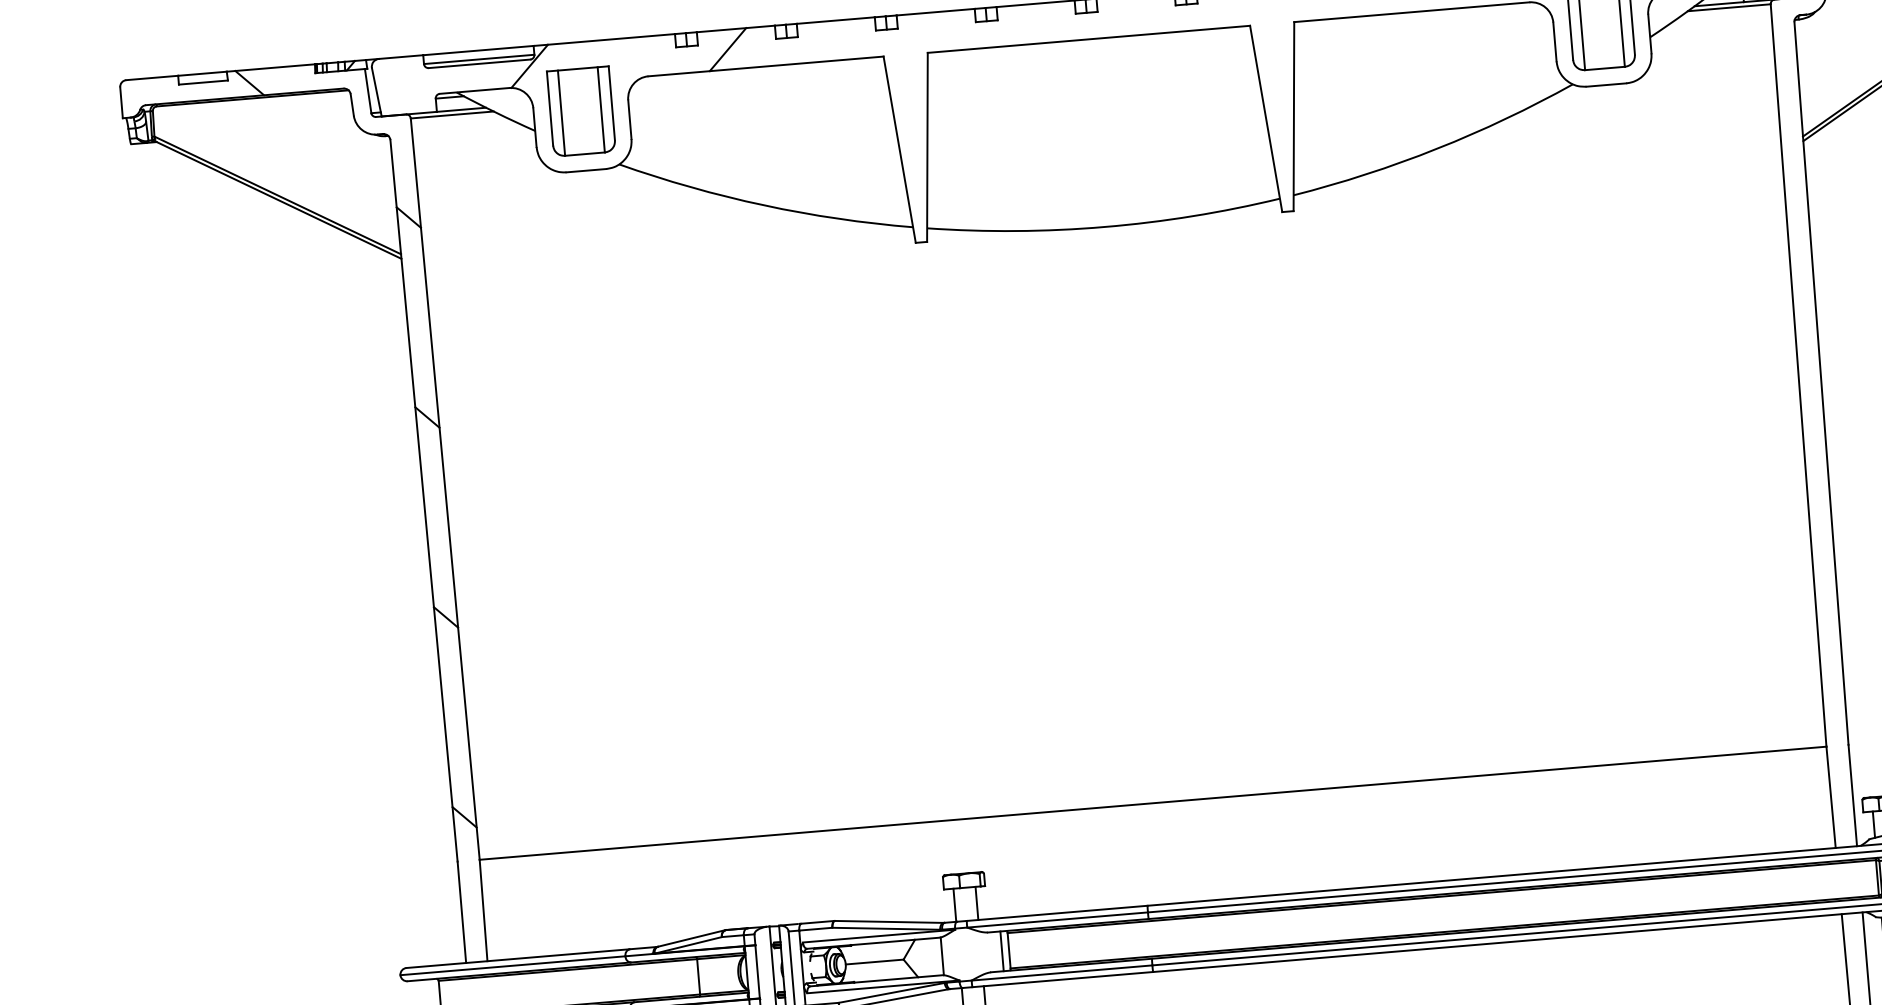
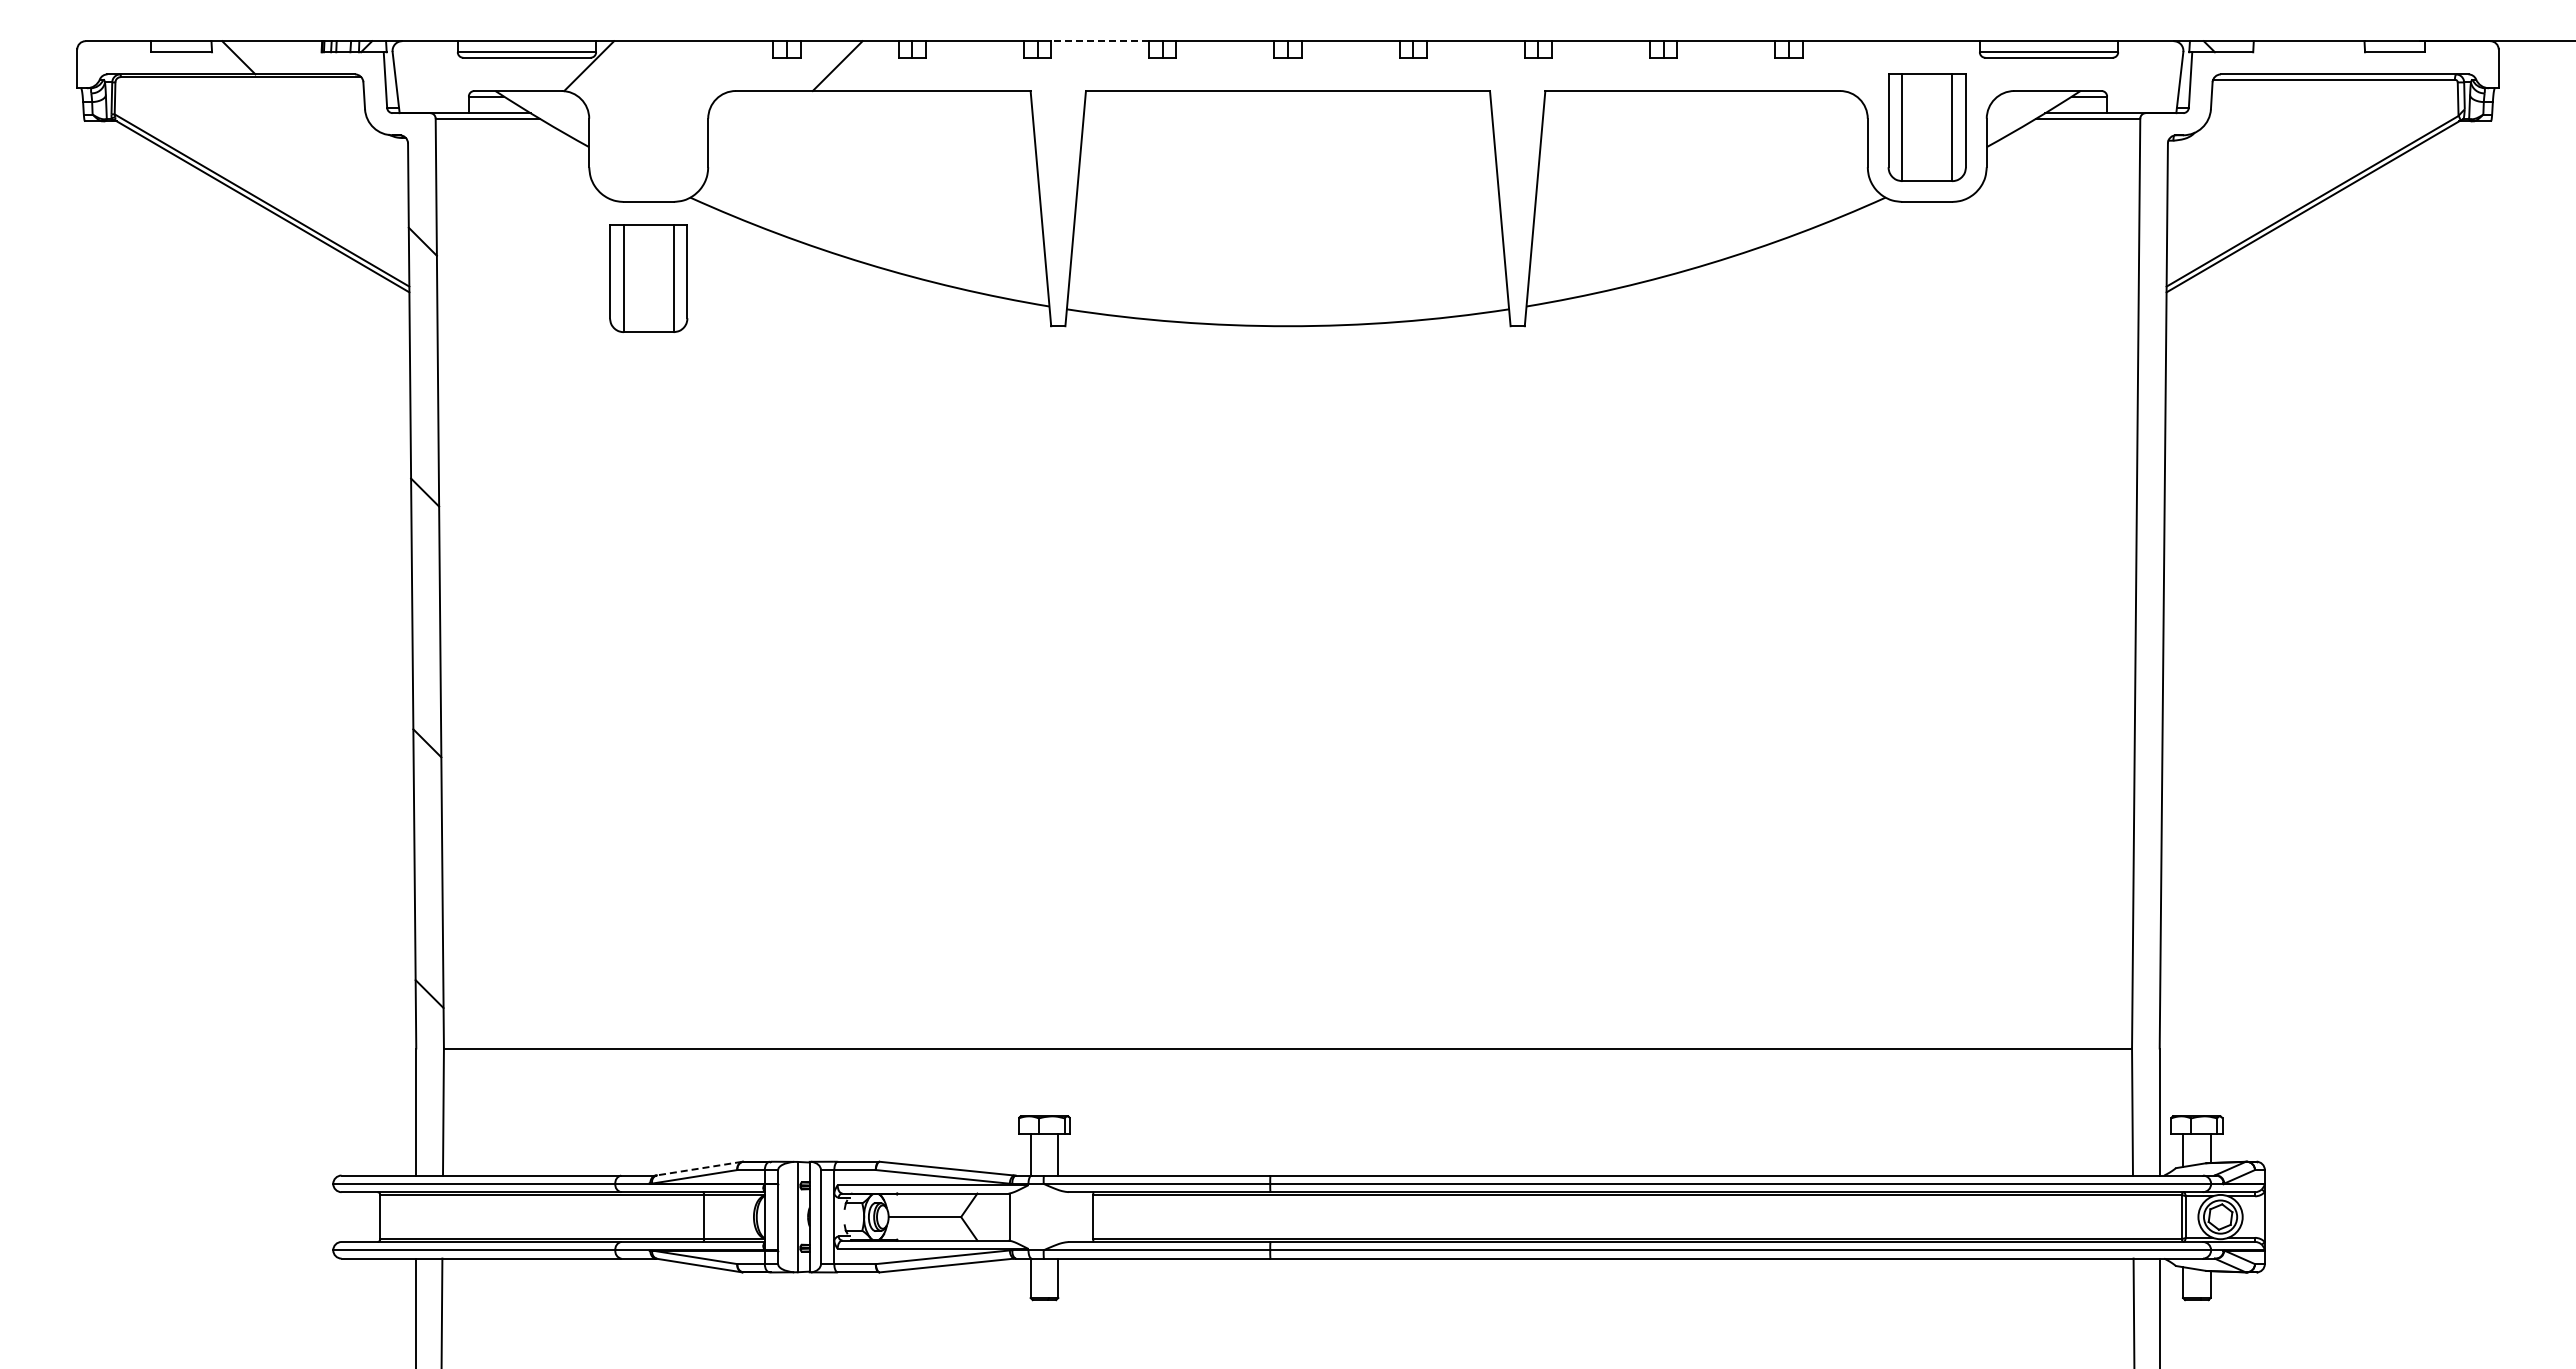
line: (936, 12) -> (1100, 41), solid -> dashed
part: (581, 111) -> (648, 278), moved
line: (690, 938) -> (698, 1168), solid -> dashed
line: (1001, 950) -> (1084, 1216), removed

